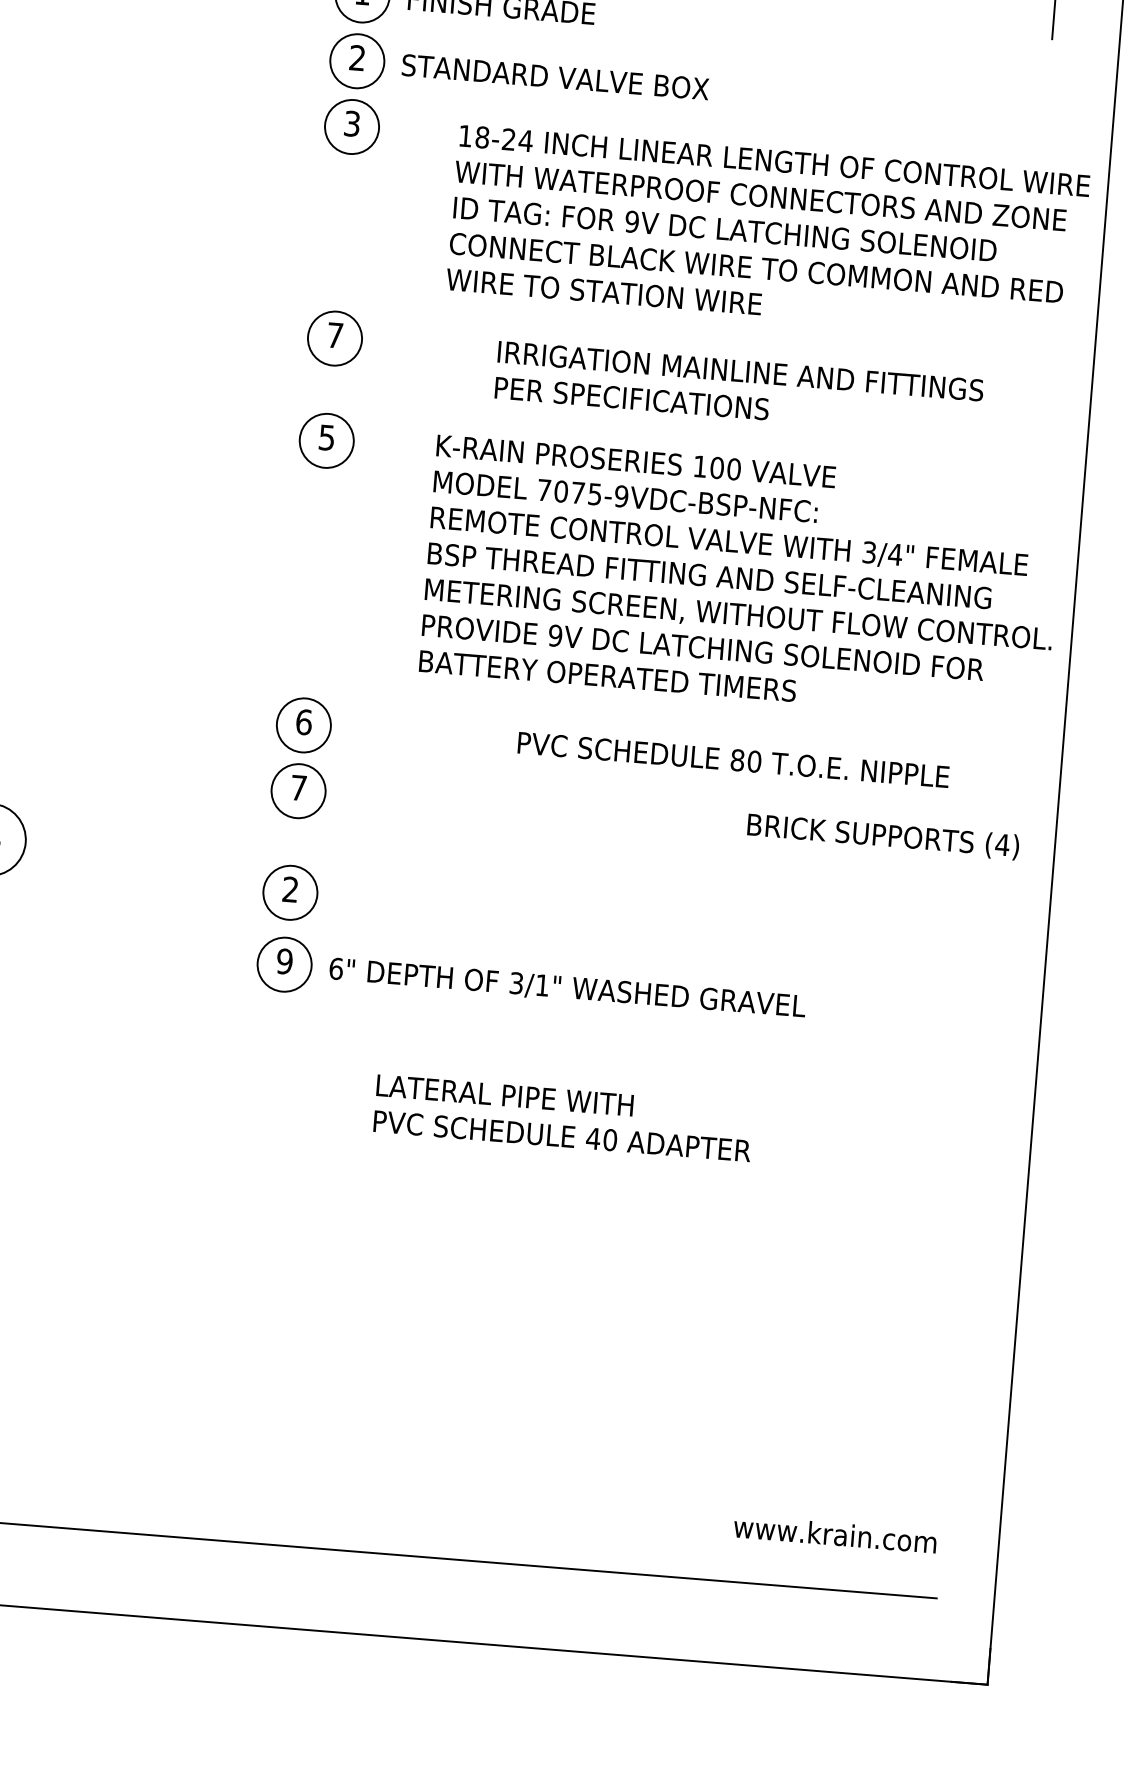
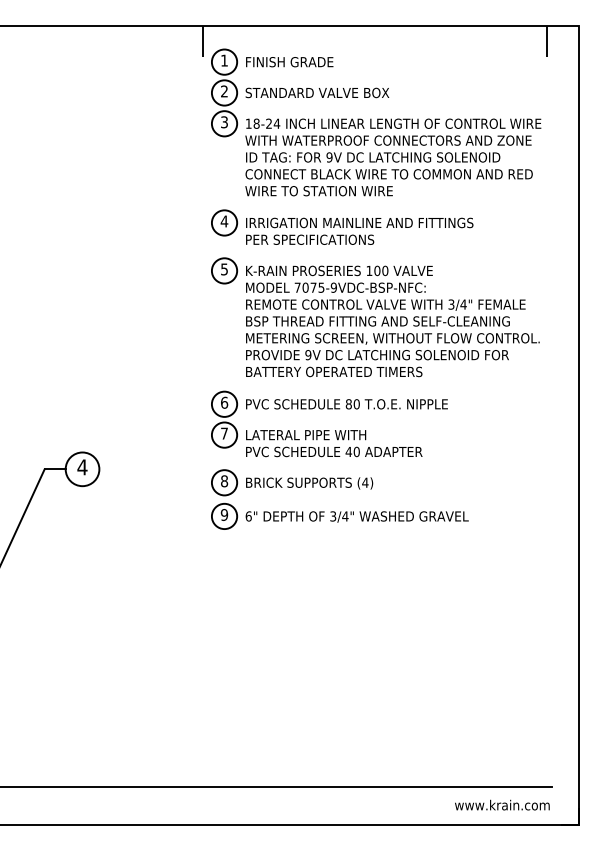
text: (768, 232) -> (393, 157), moved
text: (335, 335) -> (224, 221), 7 -> 4
text: (738, 387) -> (359, 230), moved
text: (740, 578) -> (392, 321), moved
text: (732, 760) -> (346, 404), moved
text: (883, 836) -> (309, 483), moved
text: (290, 890) -> (224, 481), 2 -> 8
text: (542, 985) -> (345, 516), 3/1" -> 3/4"
text: (564, 1118) -> (334, 443), moved
text: (835, 1533) -> (502, 804), moved

